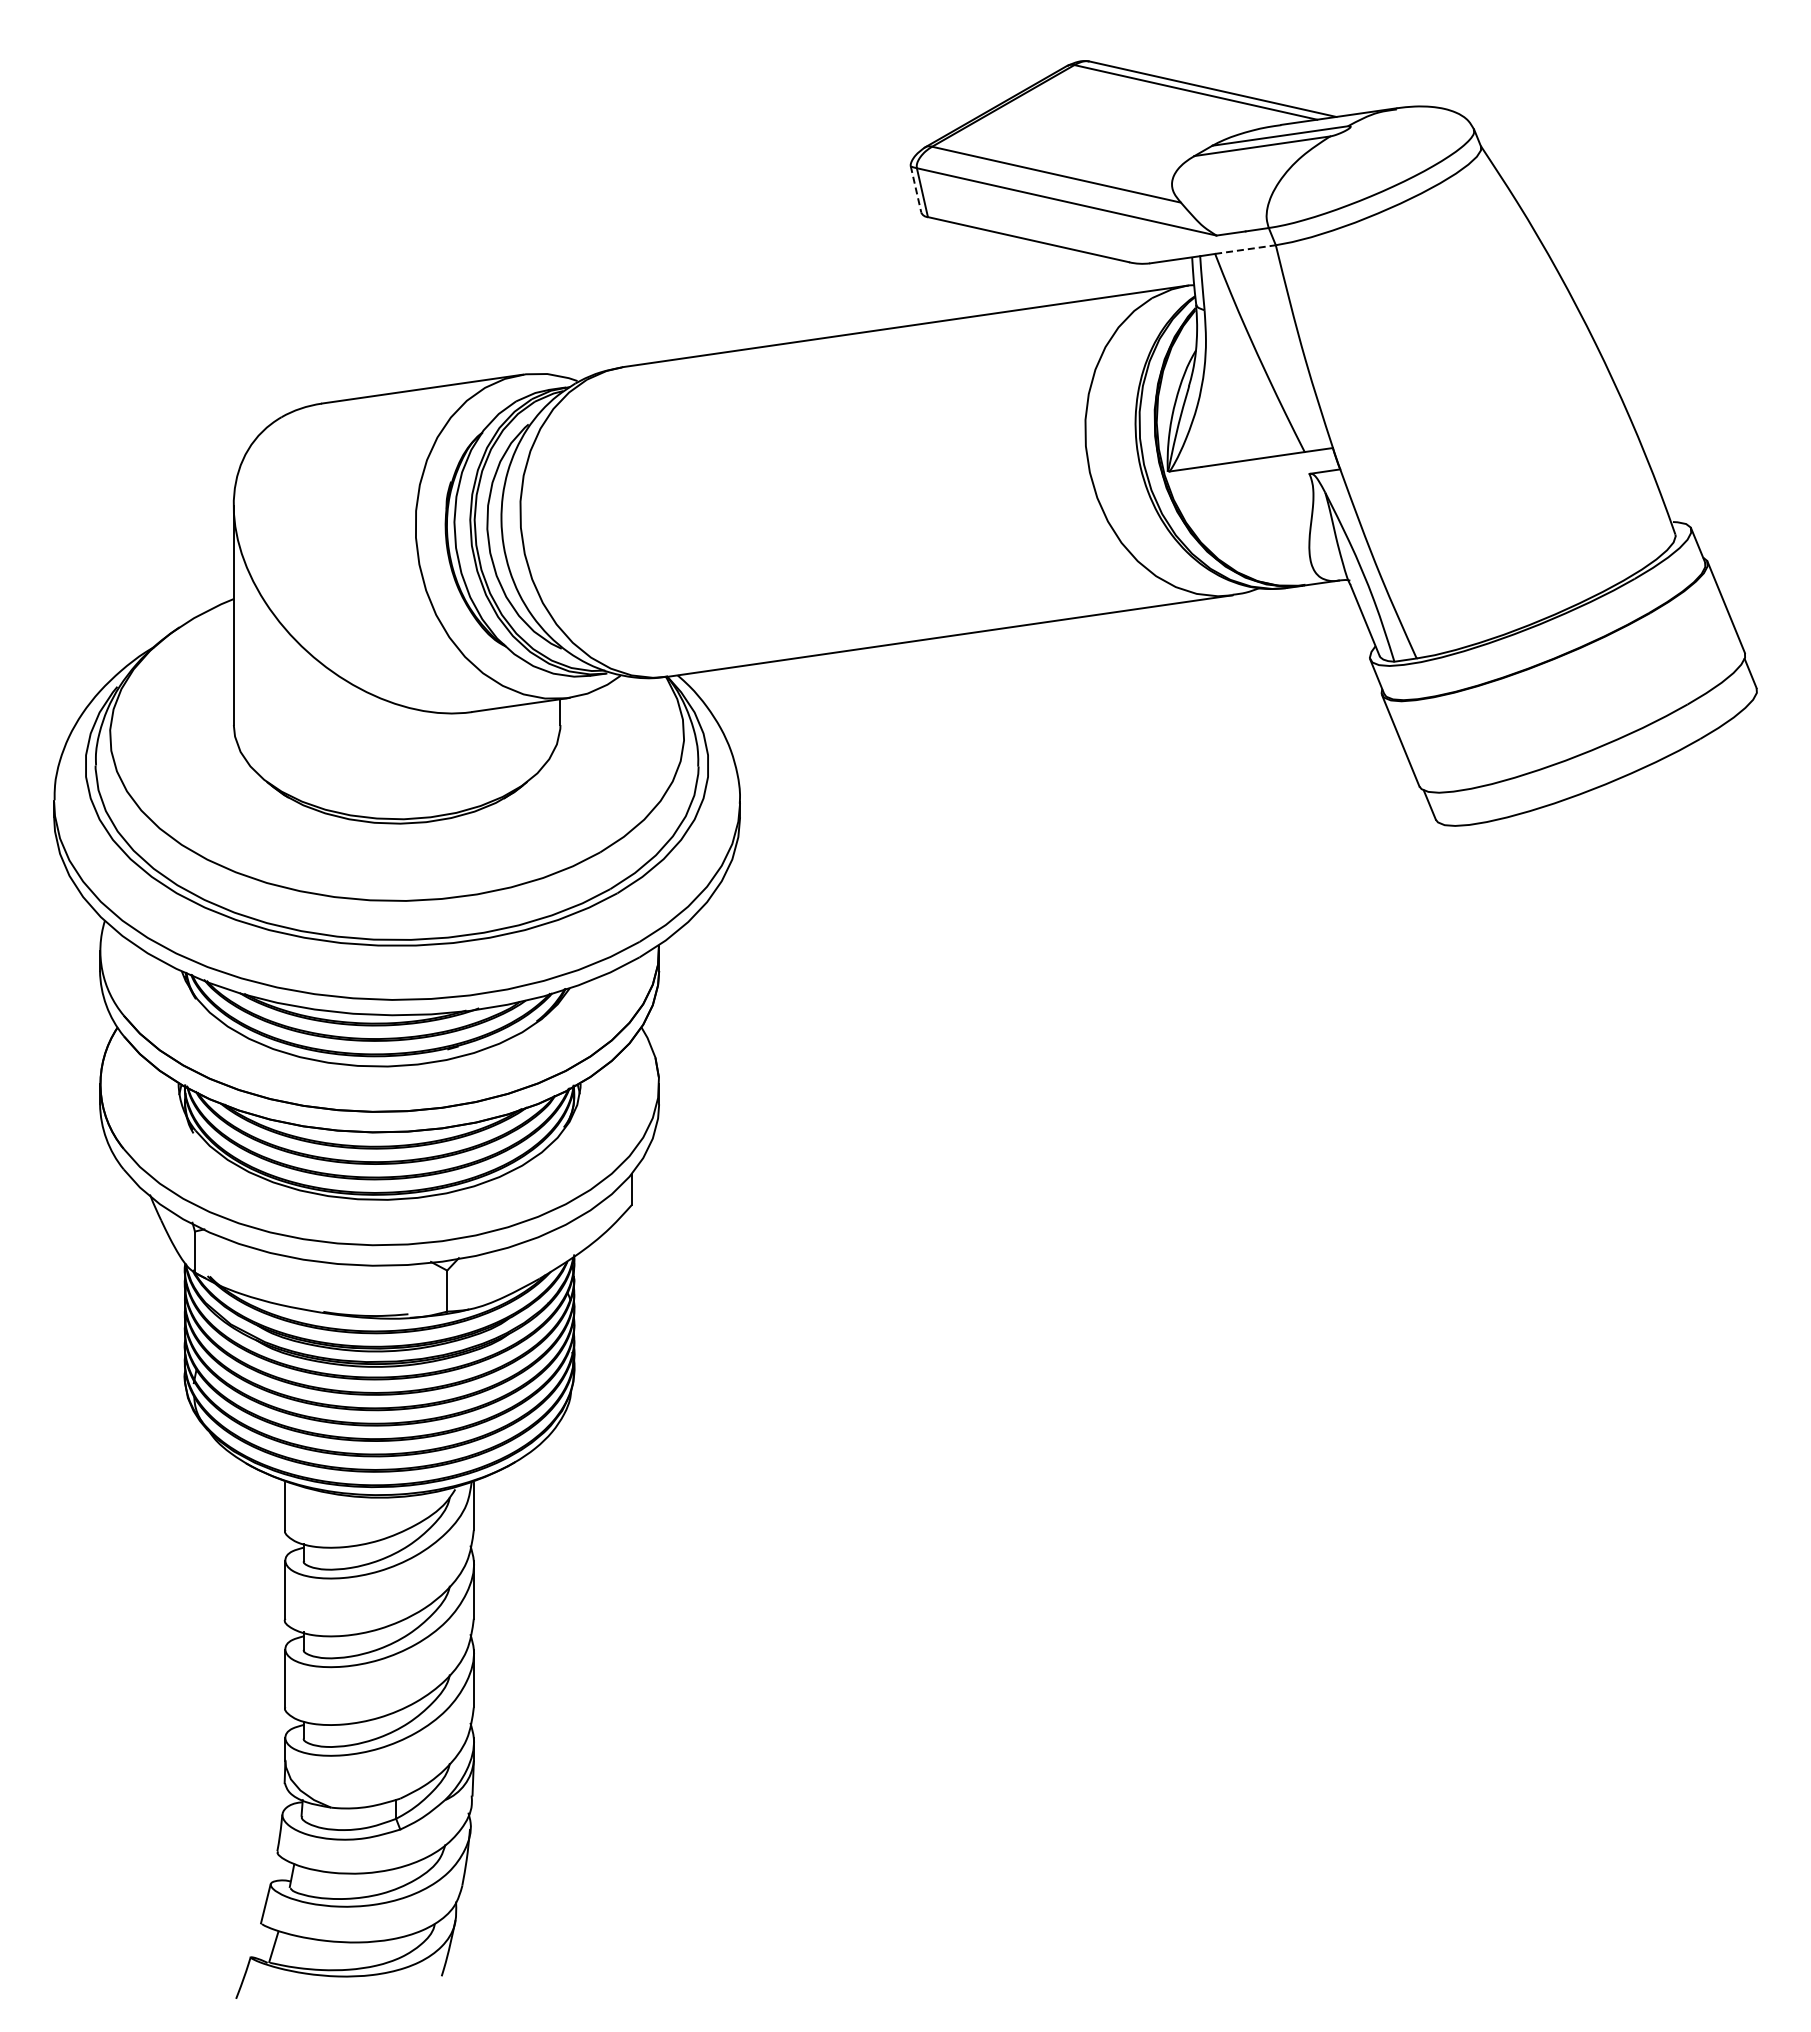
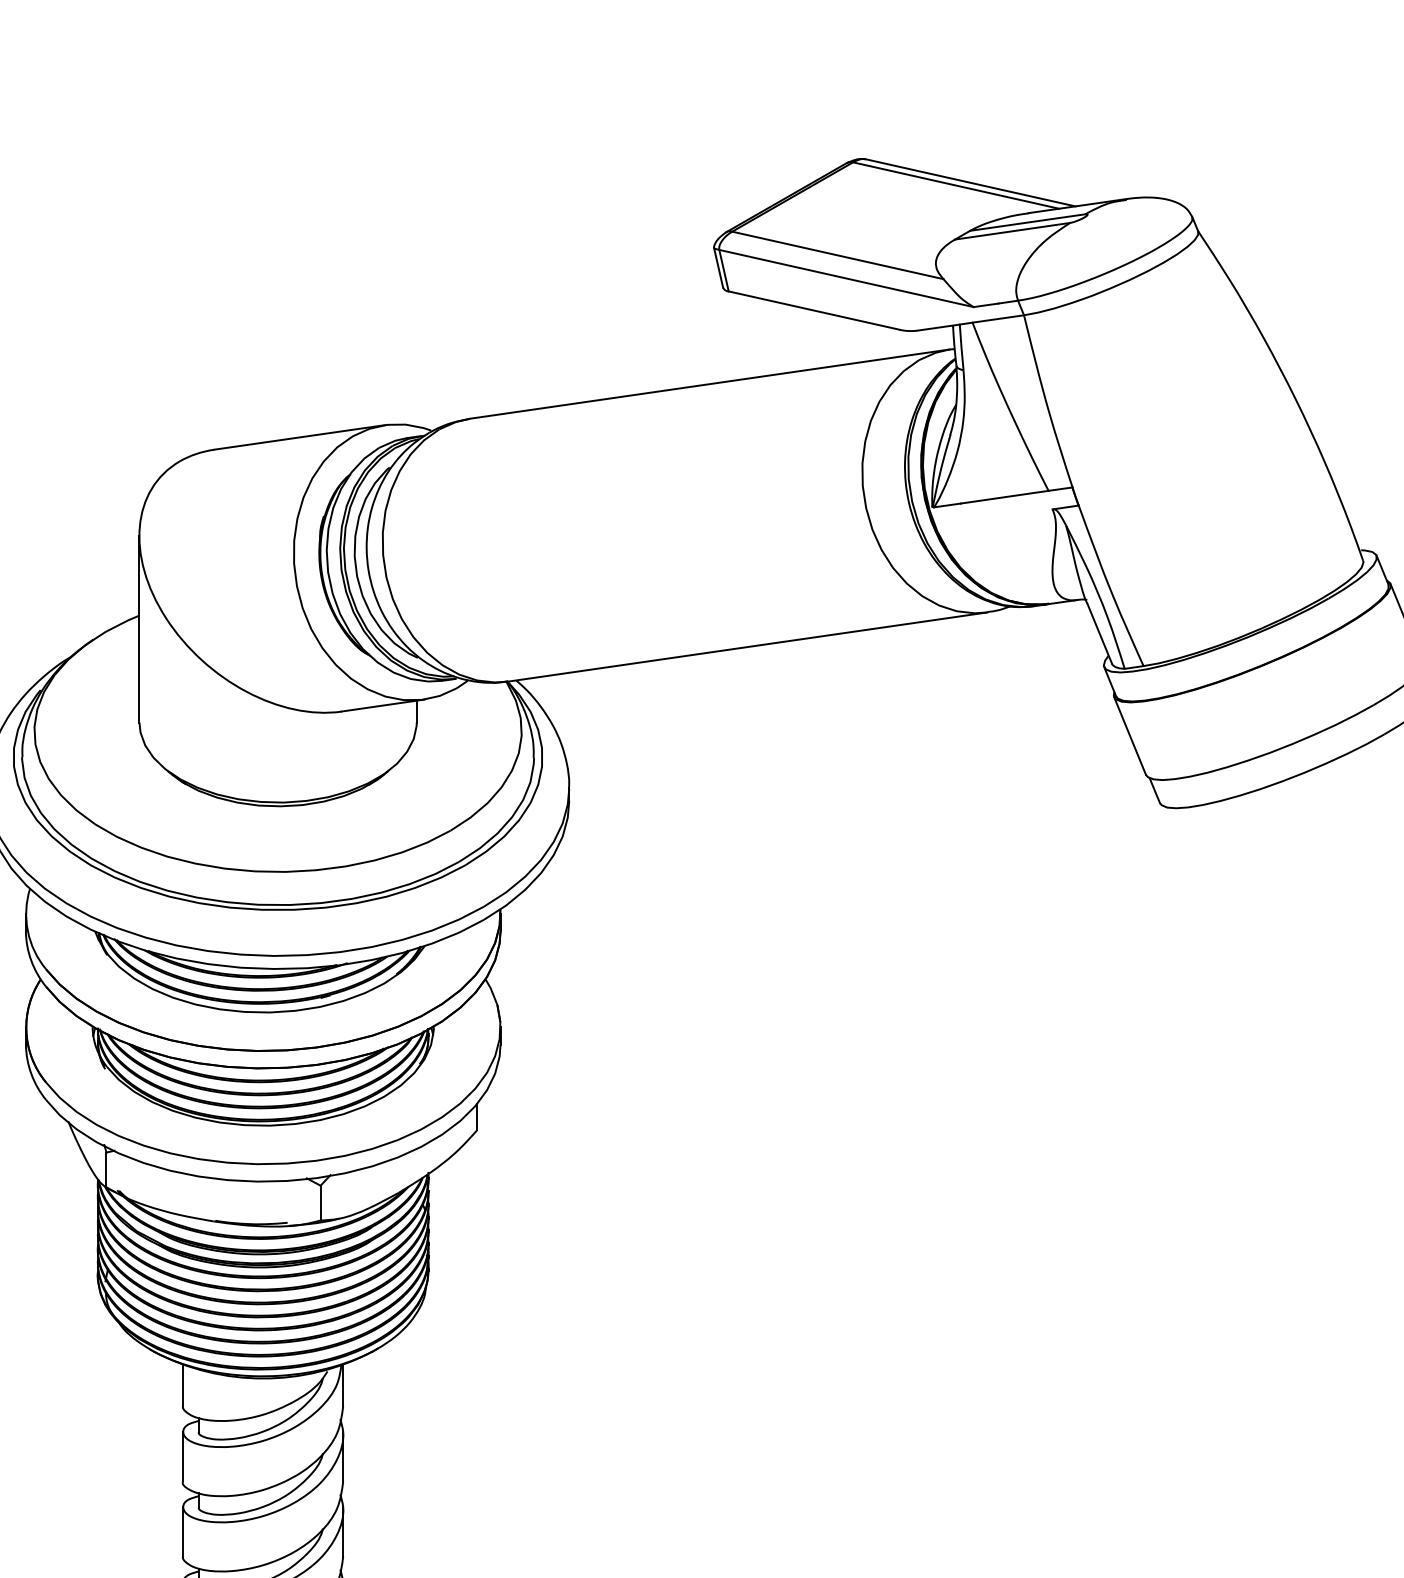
line: (916, 189) -> (718, 267), dashed -> solid
line: (1245, 249) -> (998, 318), dashed -> solid

